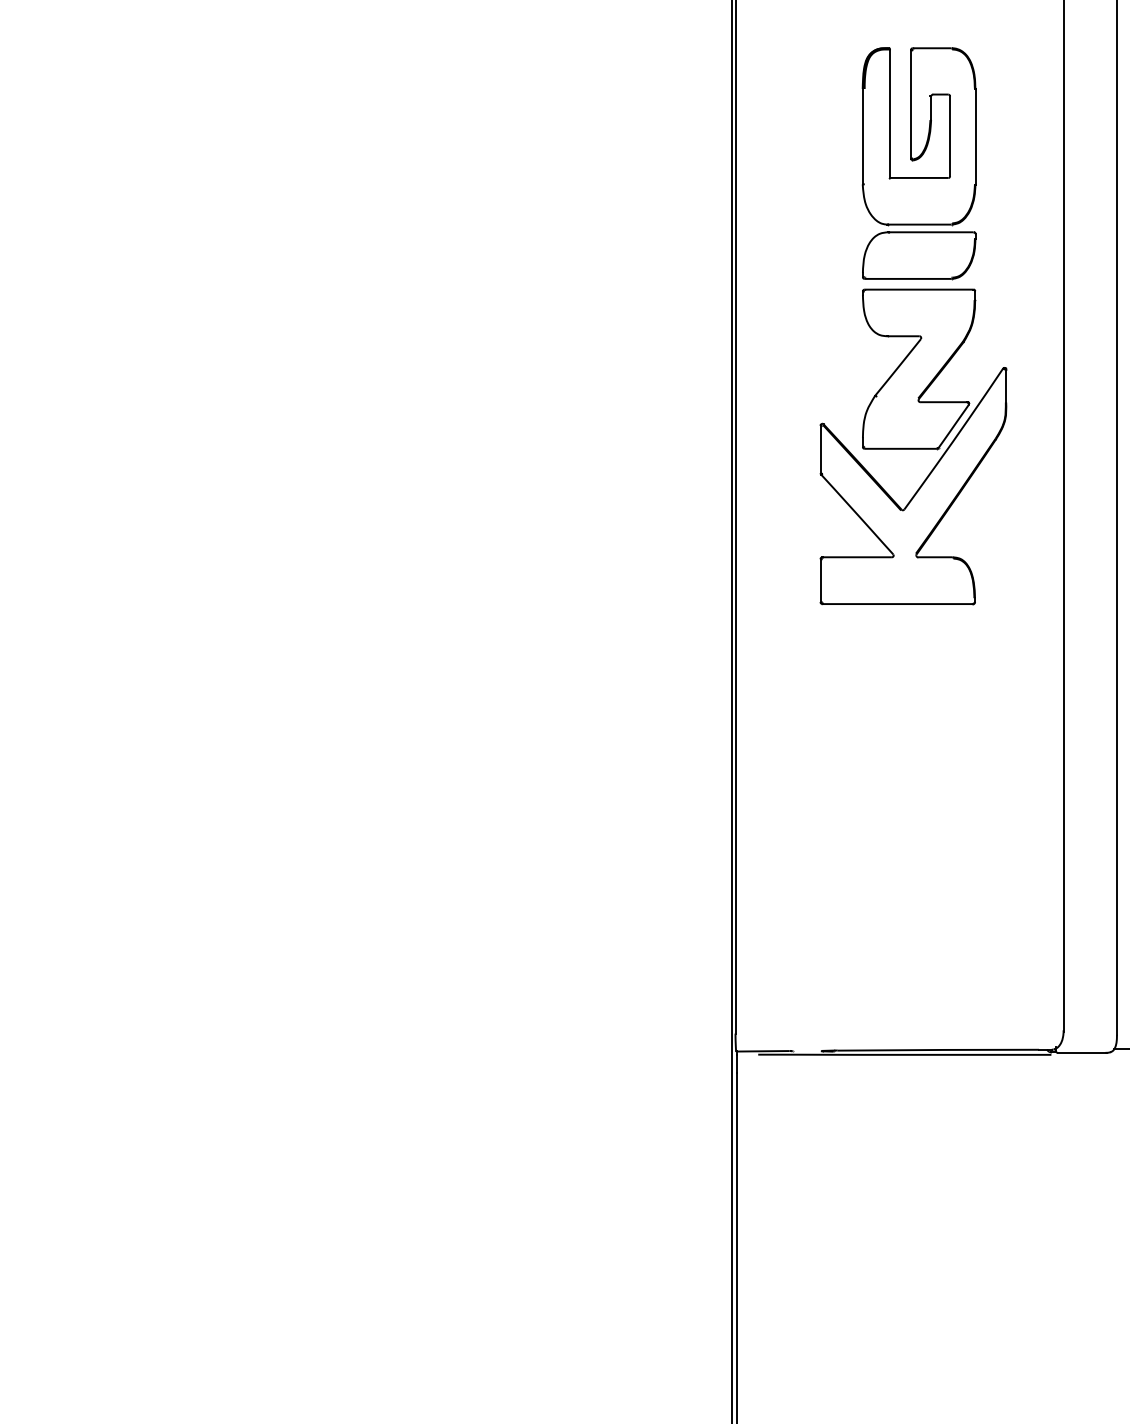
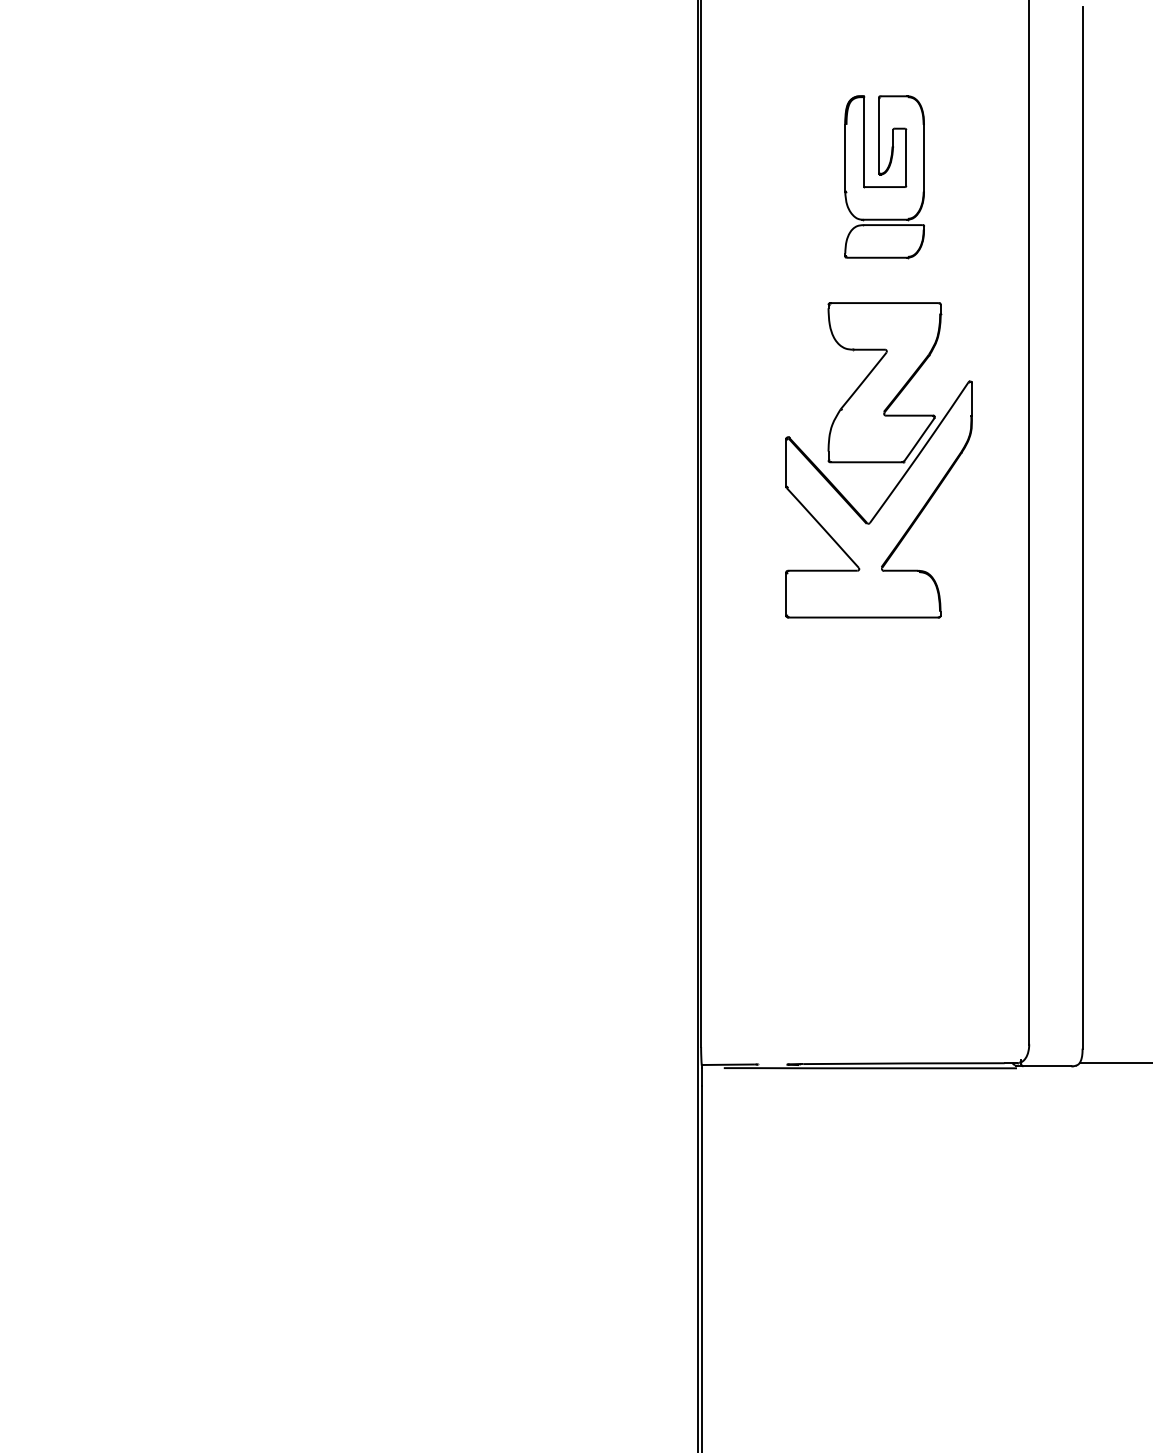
part: (918, 163) -> (884, 176), size x0.7

